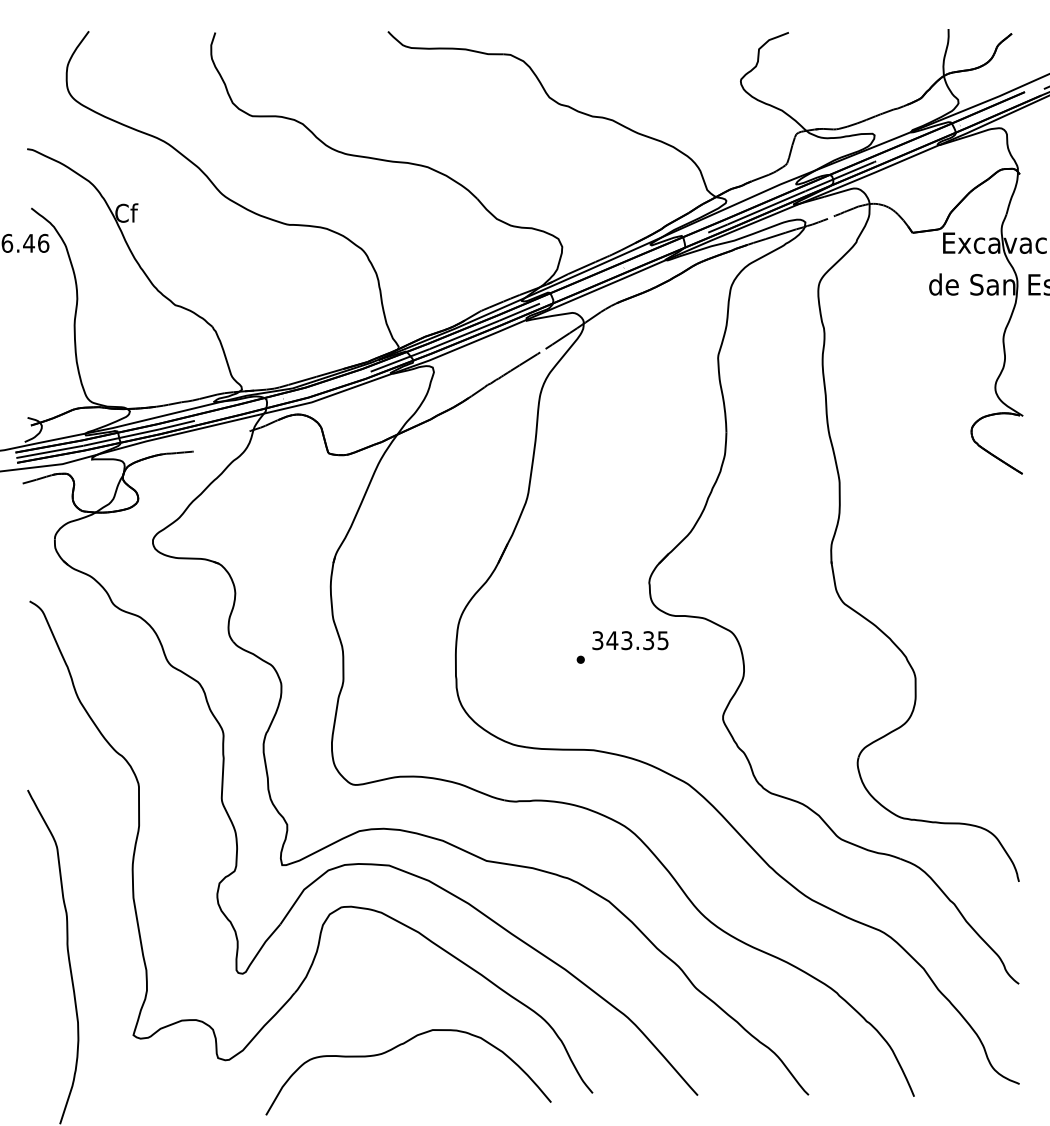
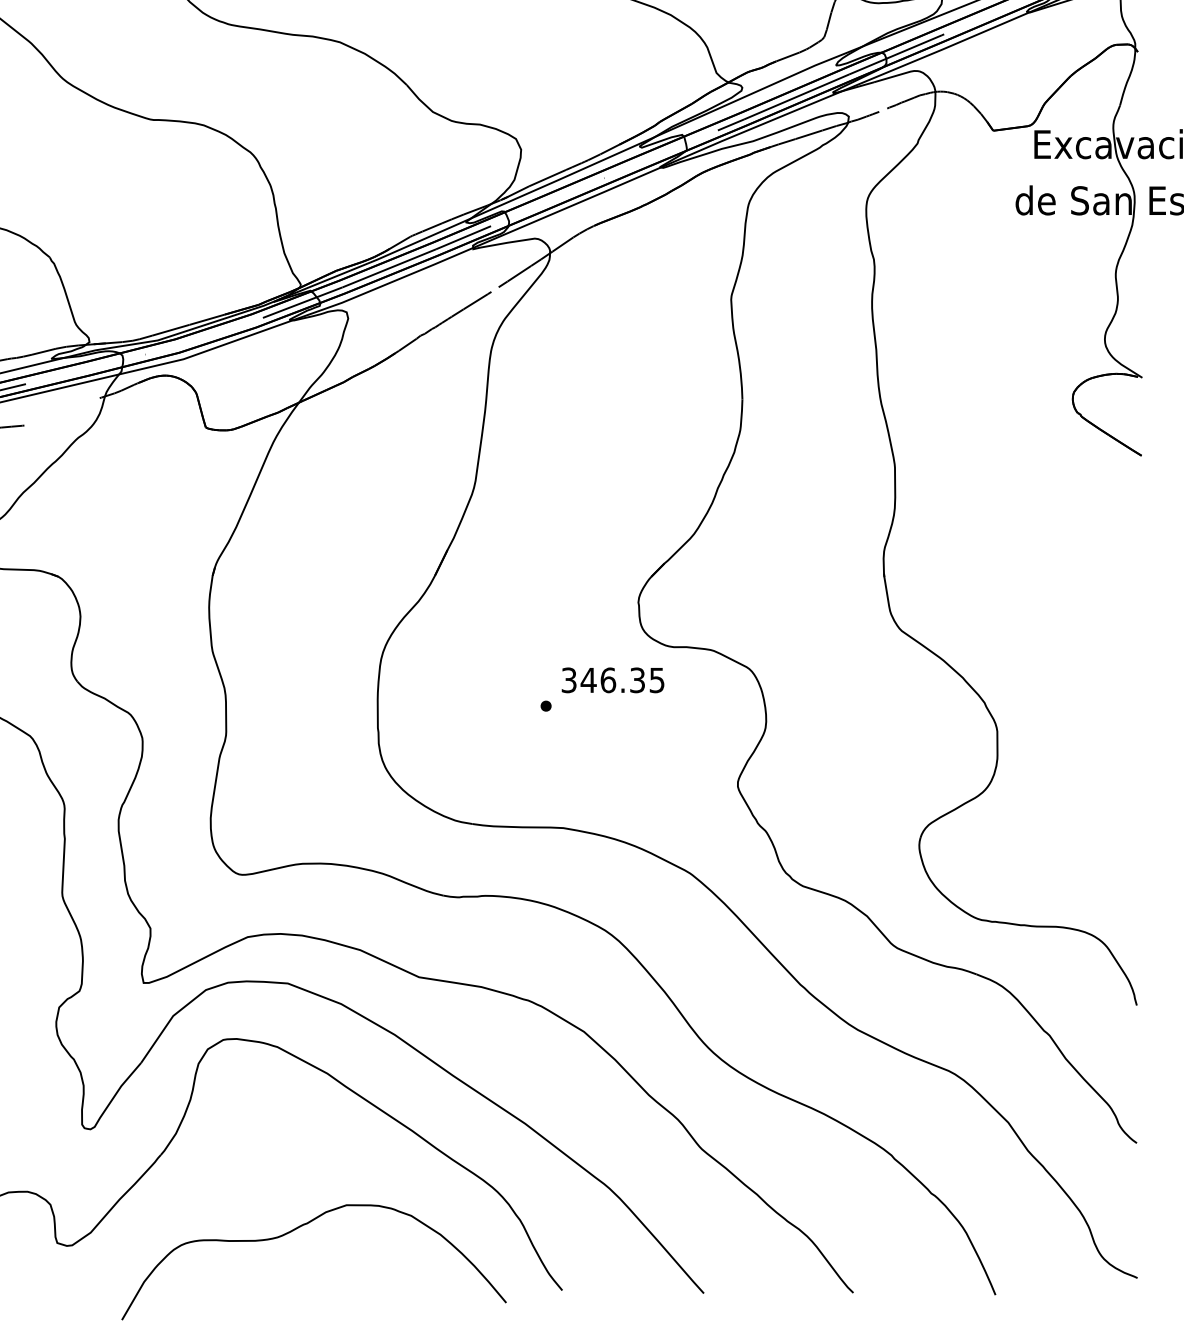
text: (626, 640) -> (607, 680), 343.35 -> 346.35

